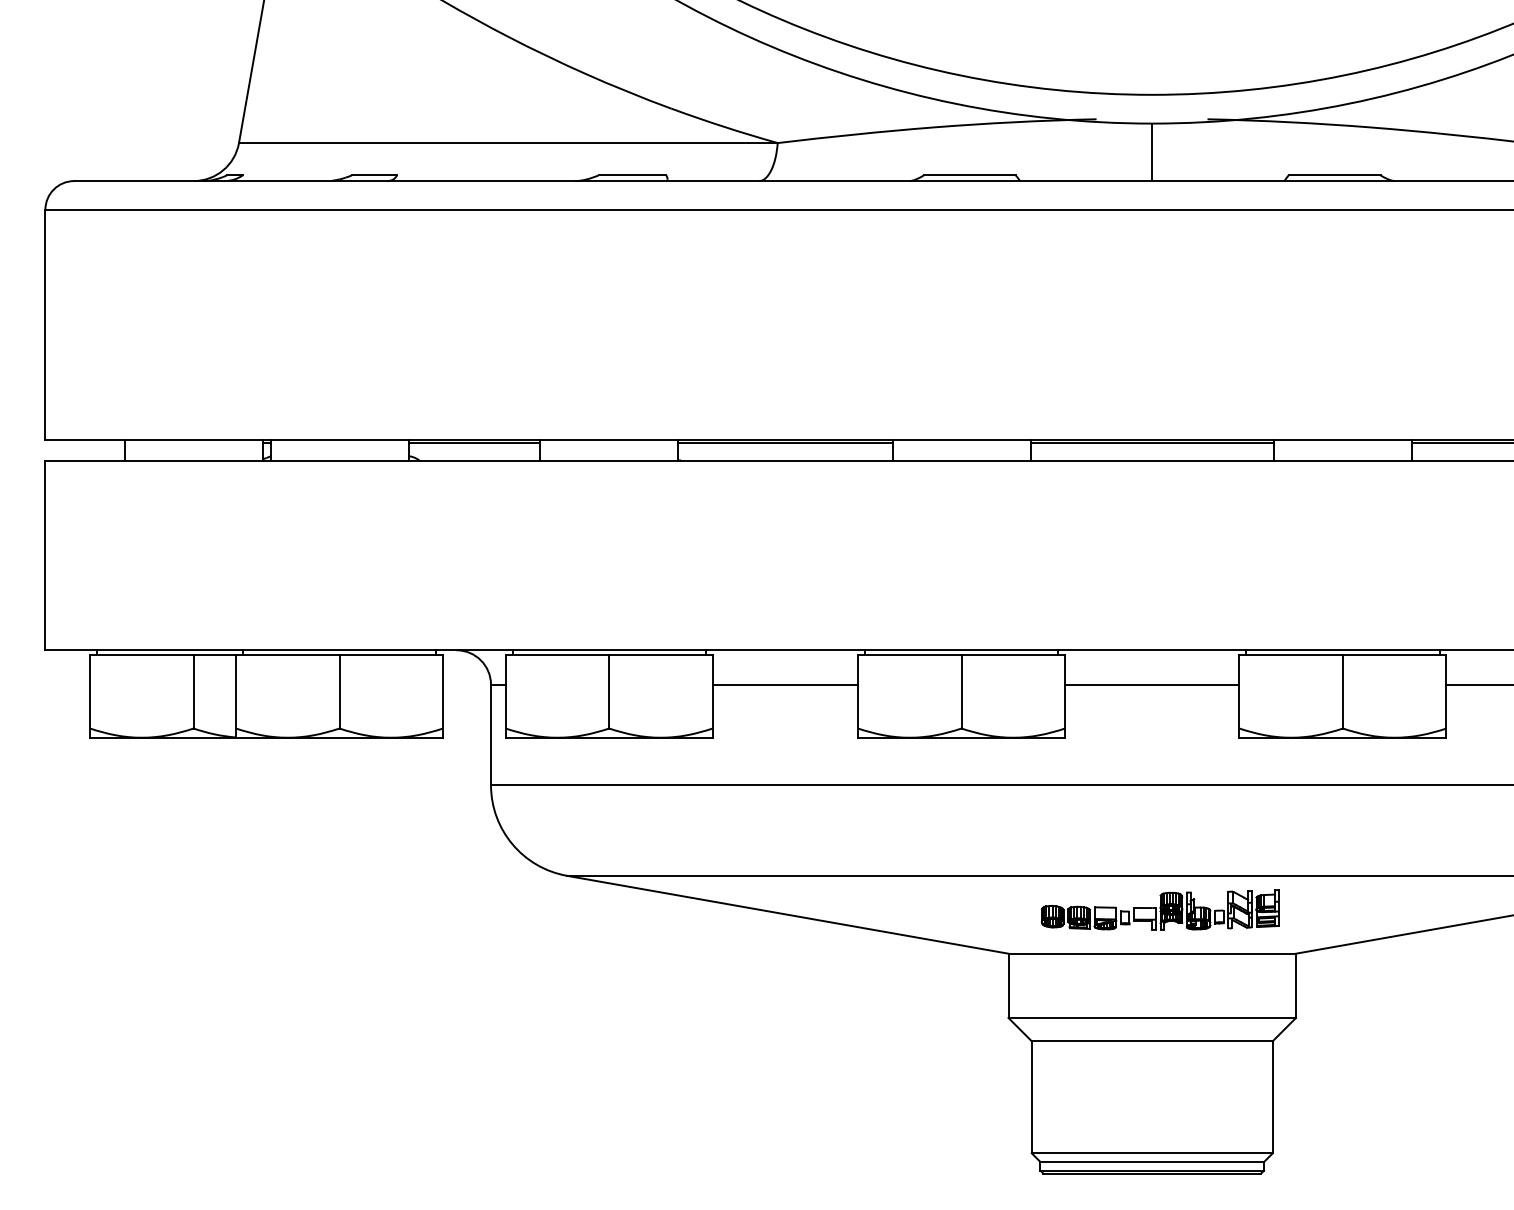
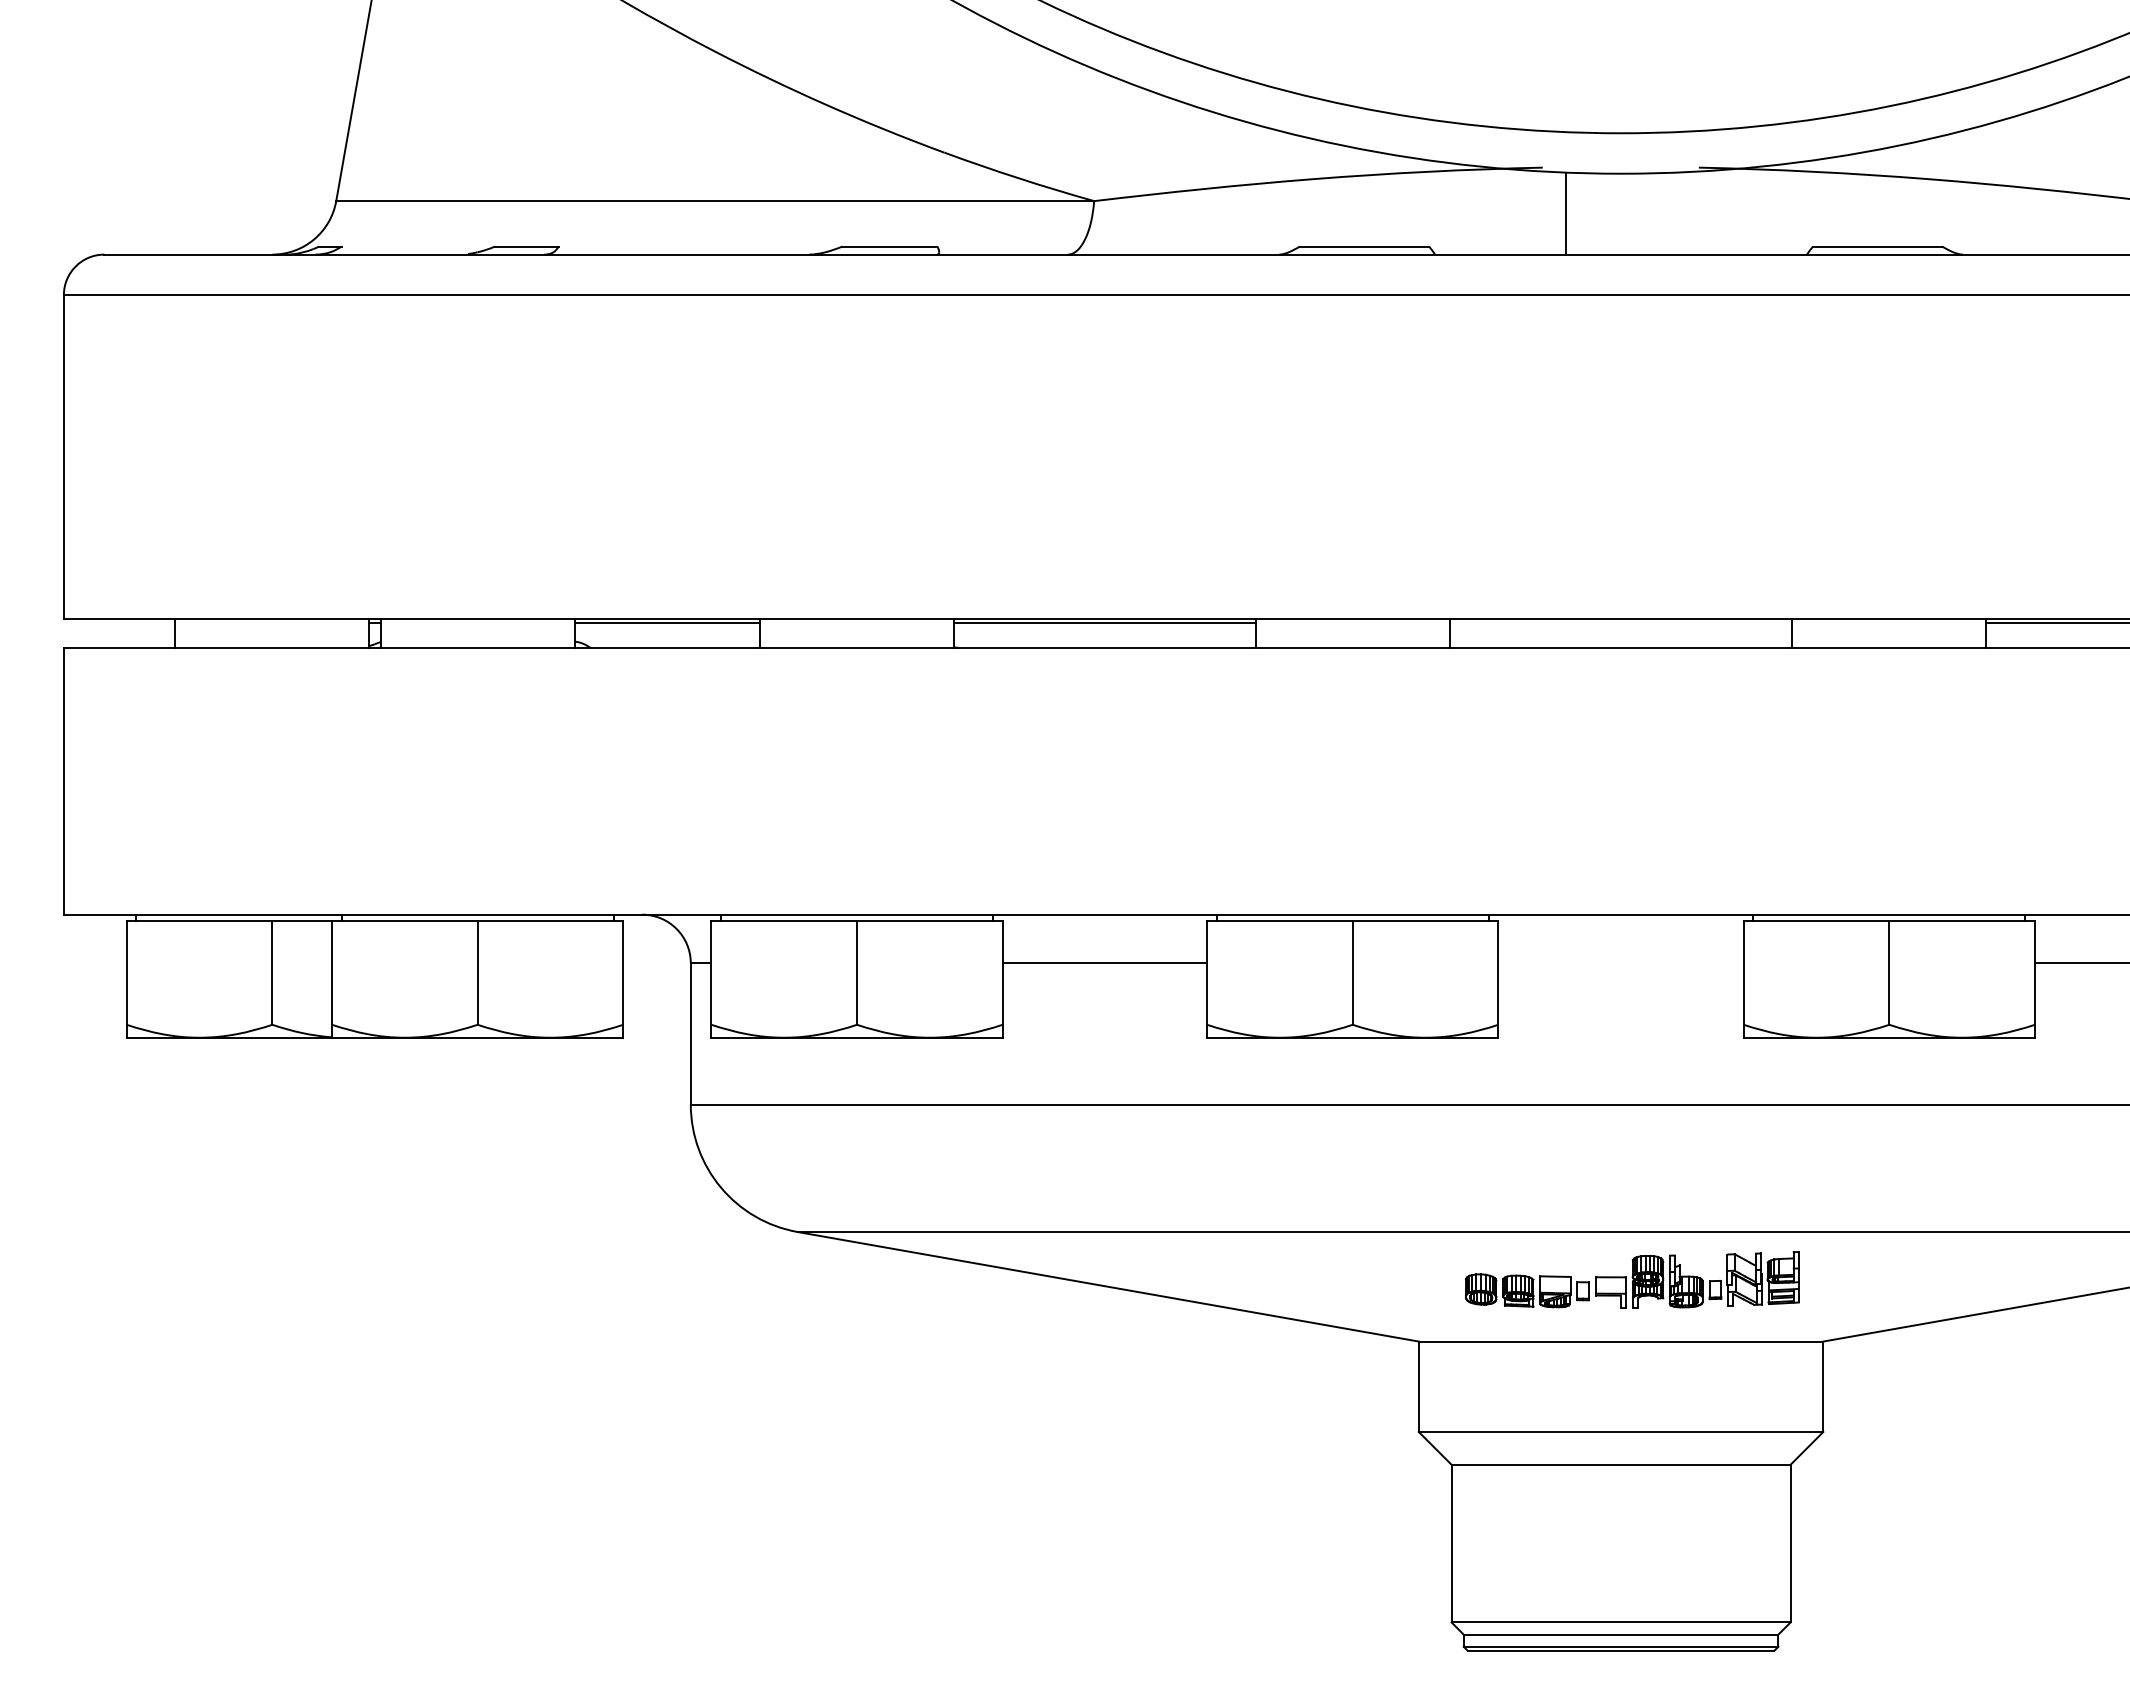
line: (1151, 151) -> (1565, 213), moved
line: (1151, 443) -> (1620, 623), removed
line: (1151, 684) -> (1620, 963), removed

